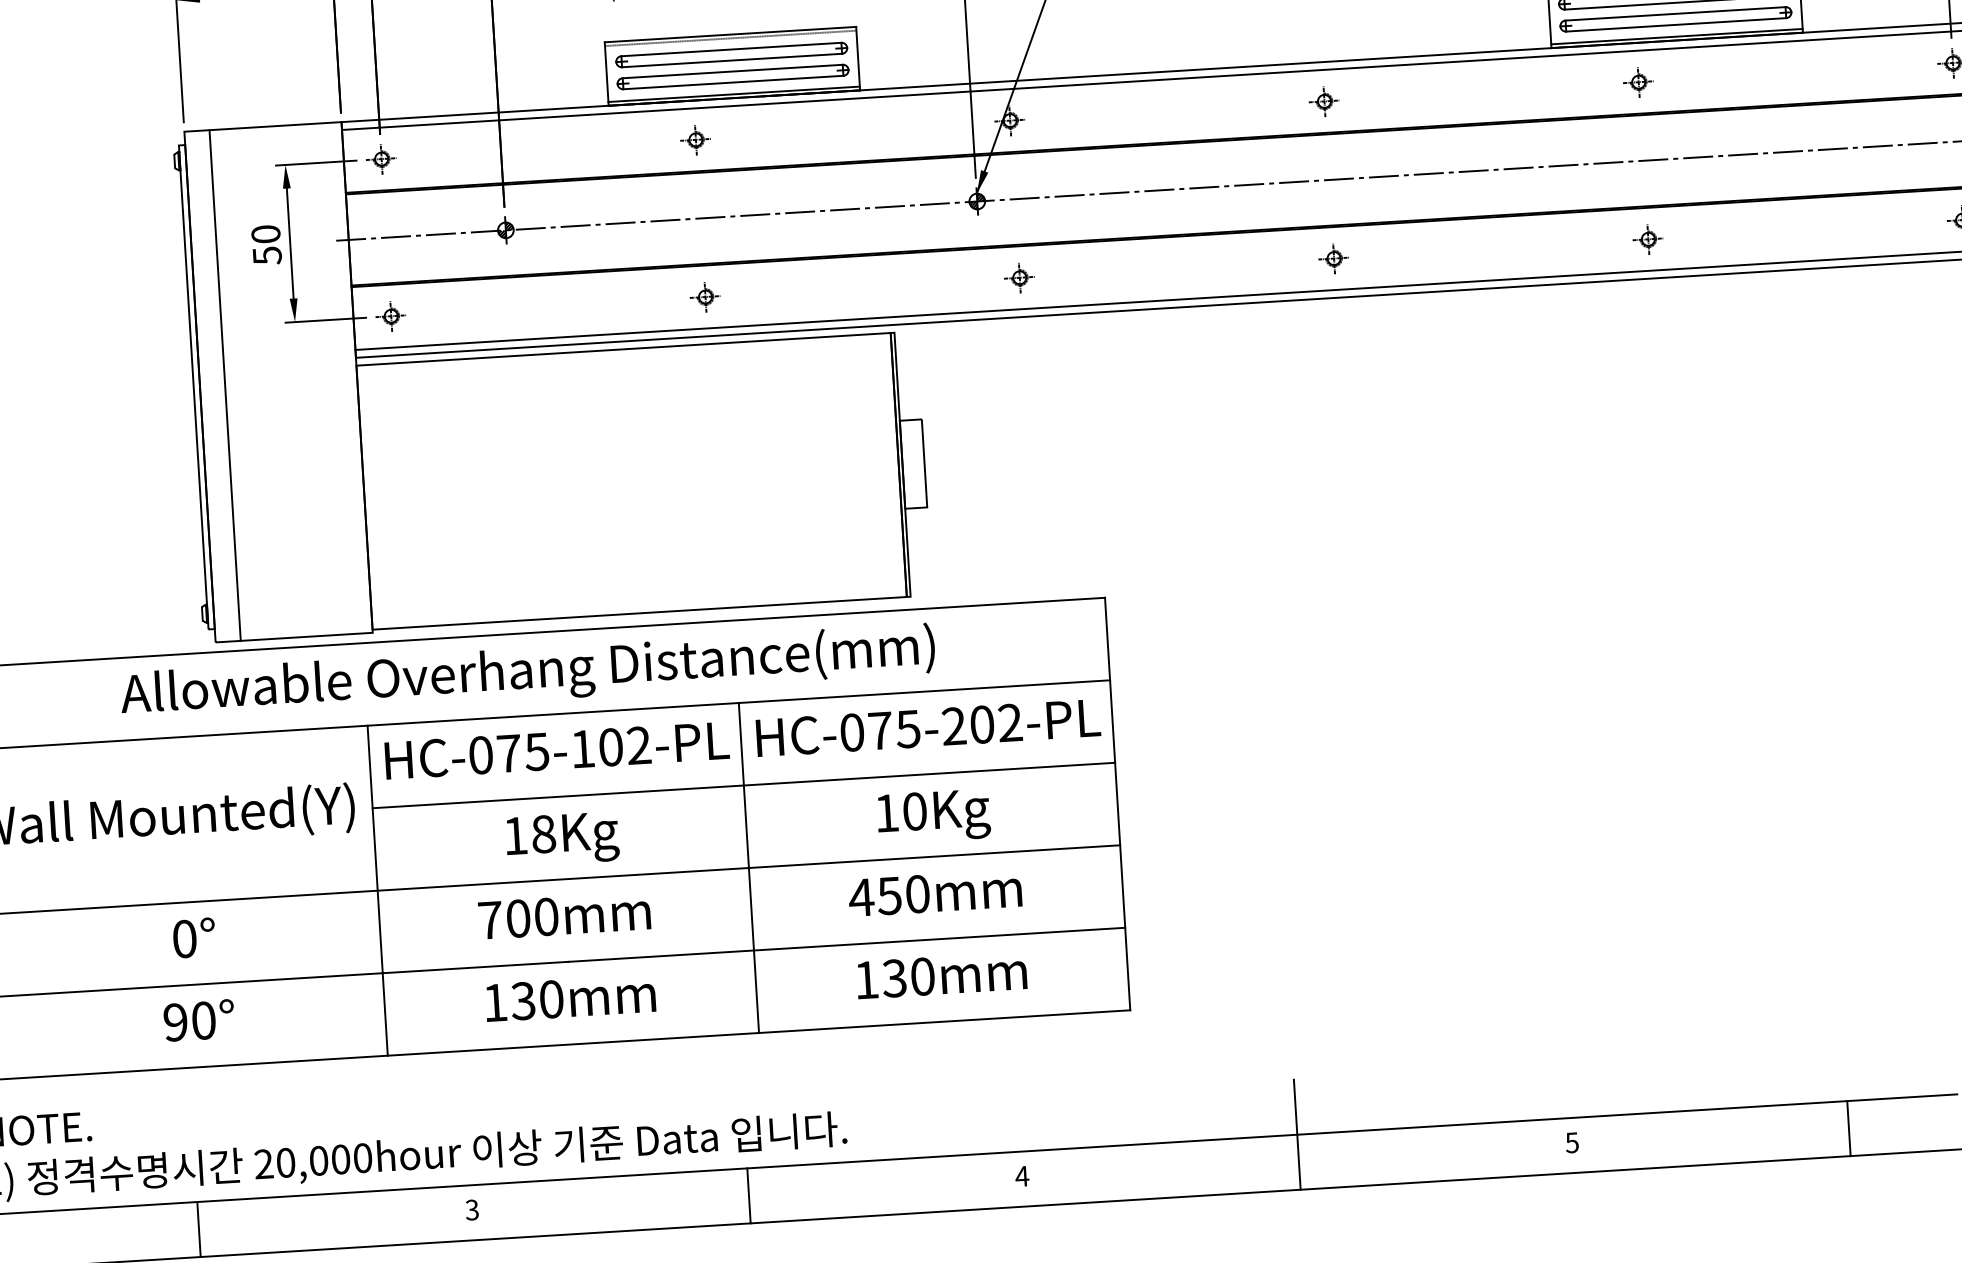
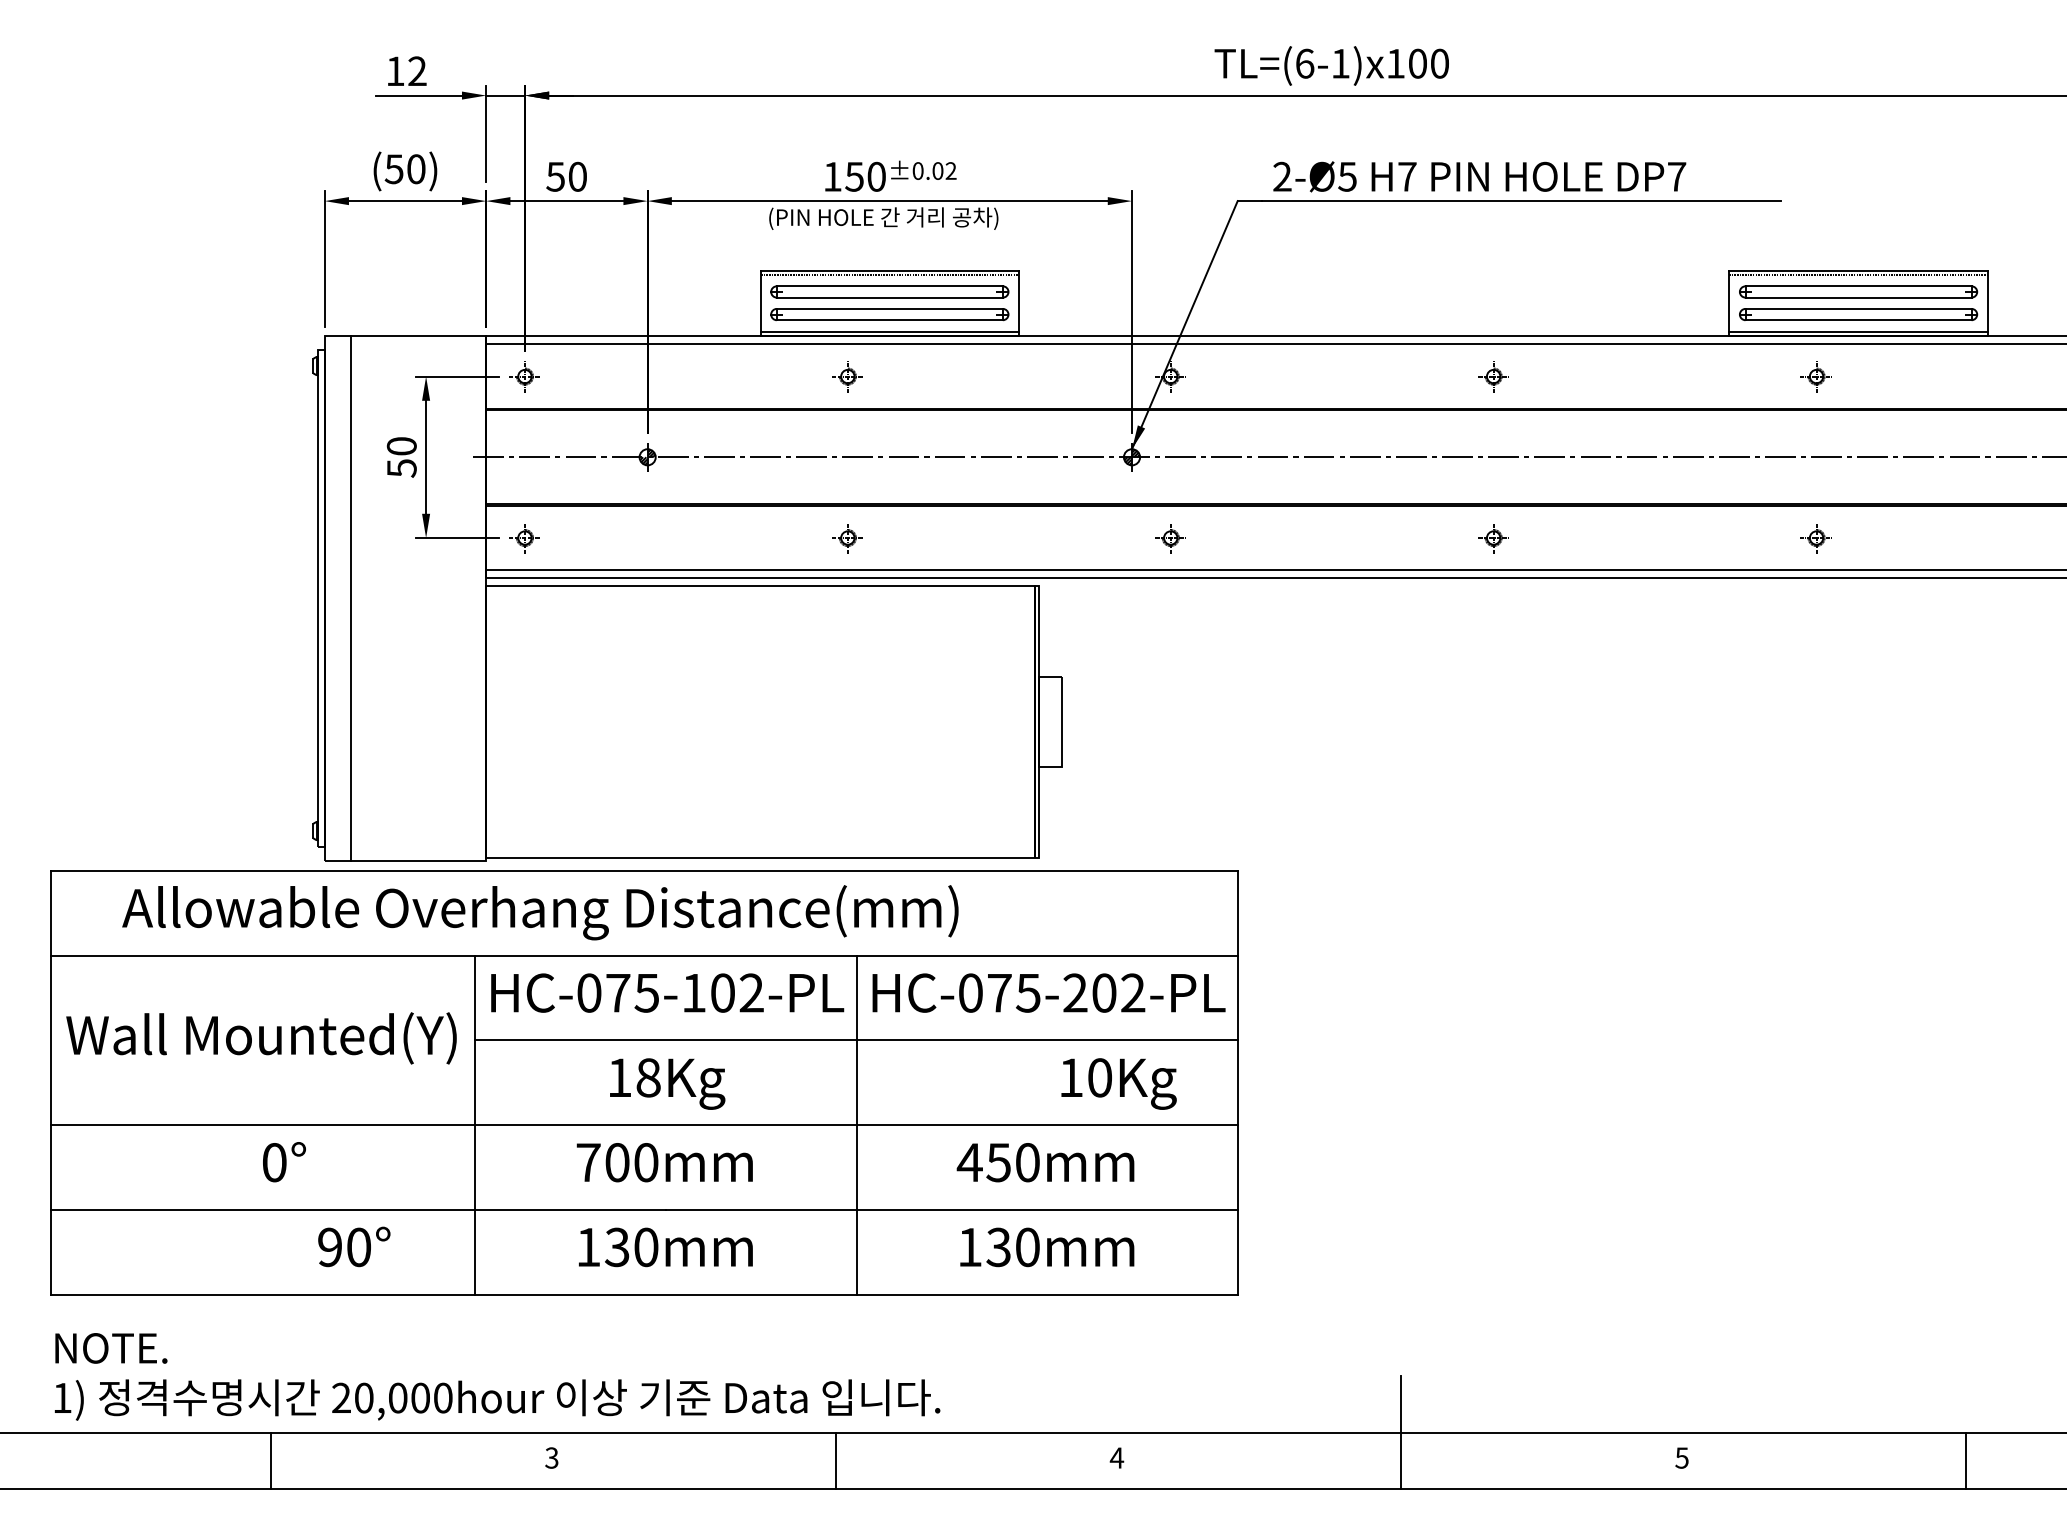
text: (527, 673) -> (540, 912), moved
text: (933, 815) -> (1118, 1083), moved
text: (199, 1020) -> (354, 1246), moved

